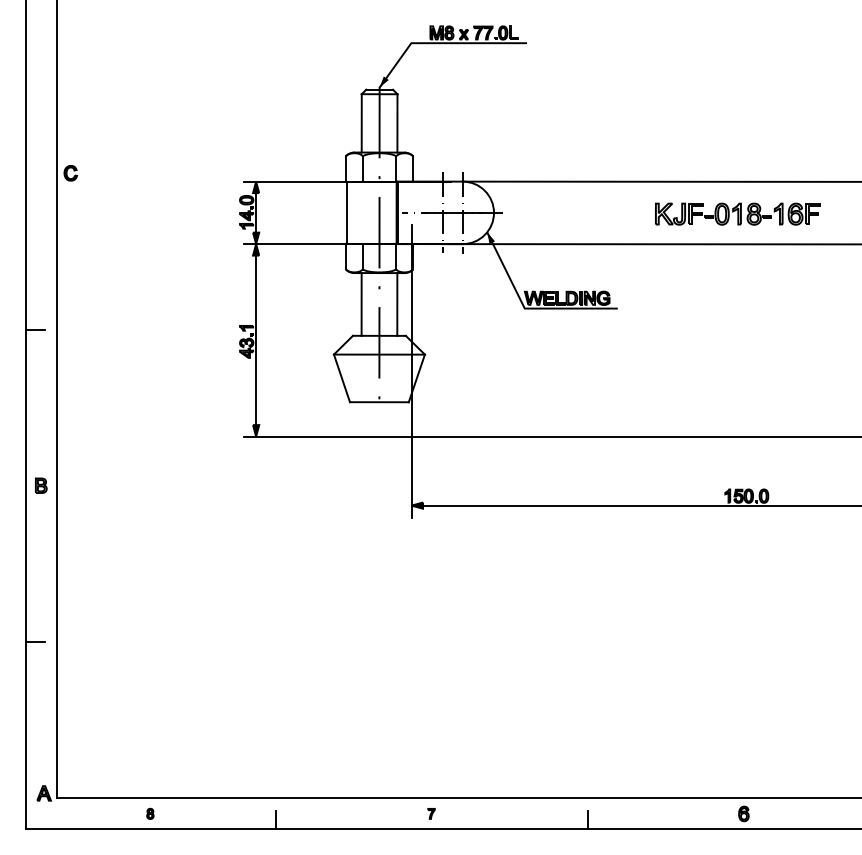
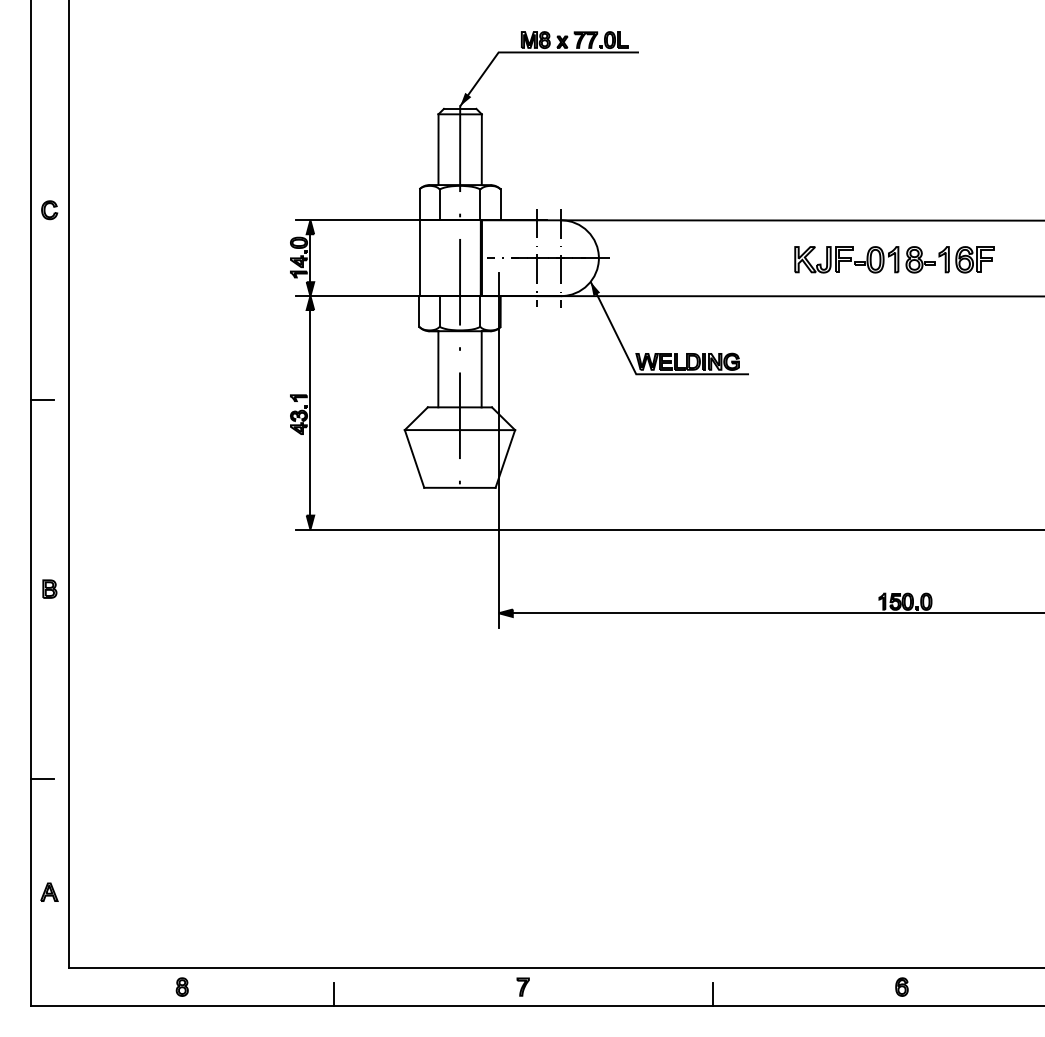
part: (70, 173) -> (49, 210), moved
part: (44, 792) -> (49, 891), moved
part: (149, 813) -> (181, 986), size x1.43
part: (431, 813) -> (522, 986), size x1.43

